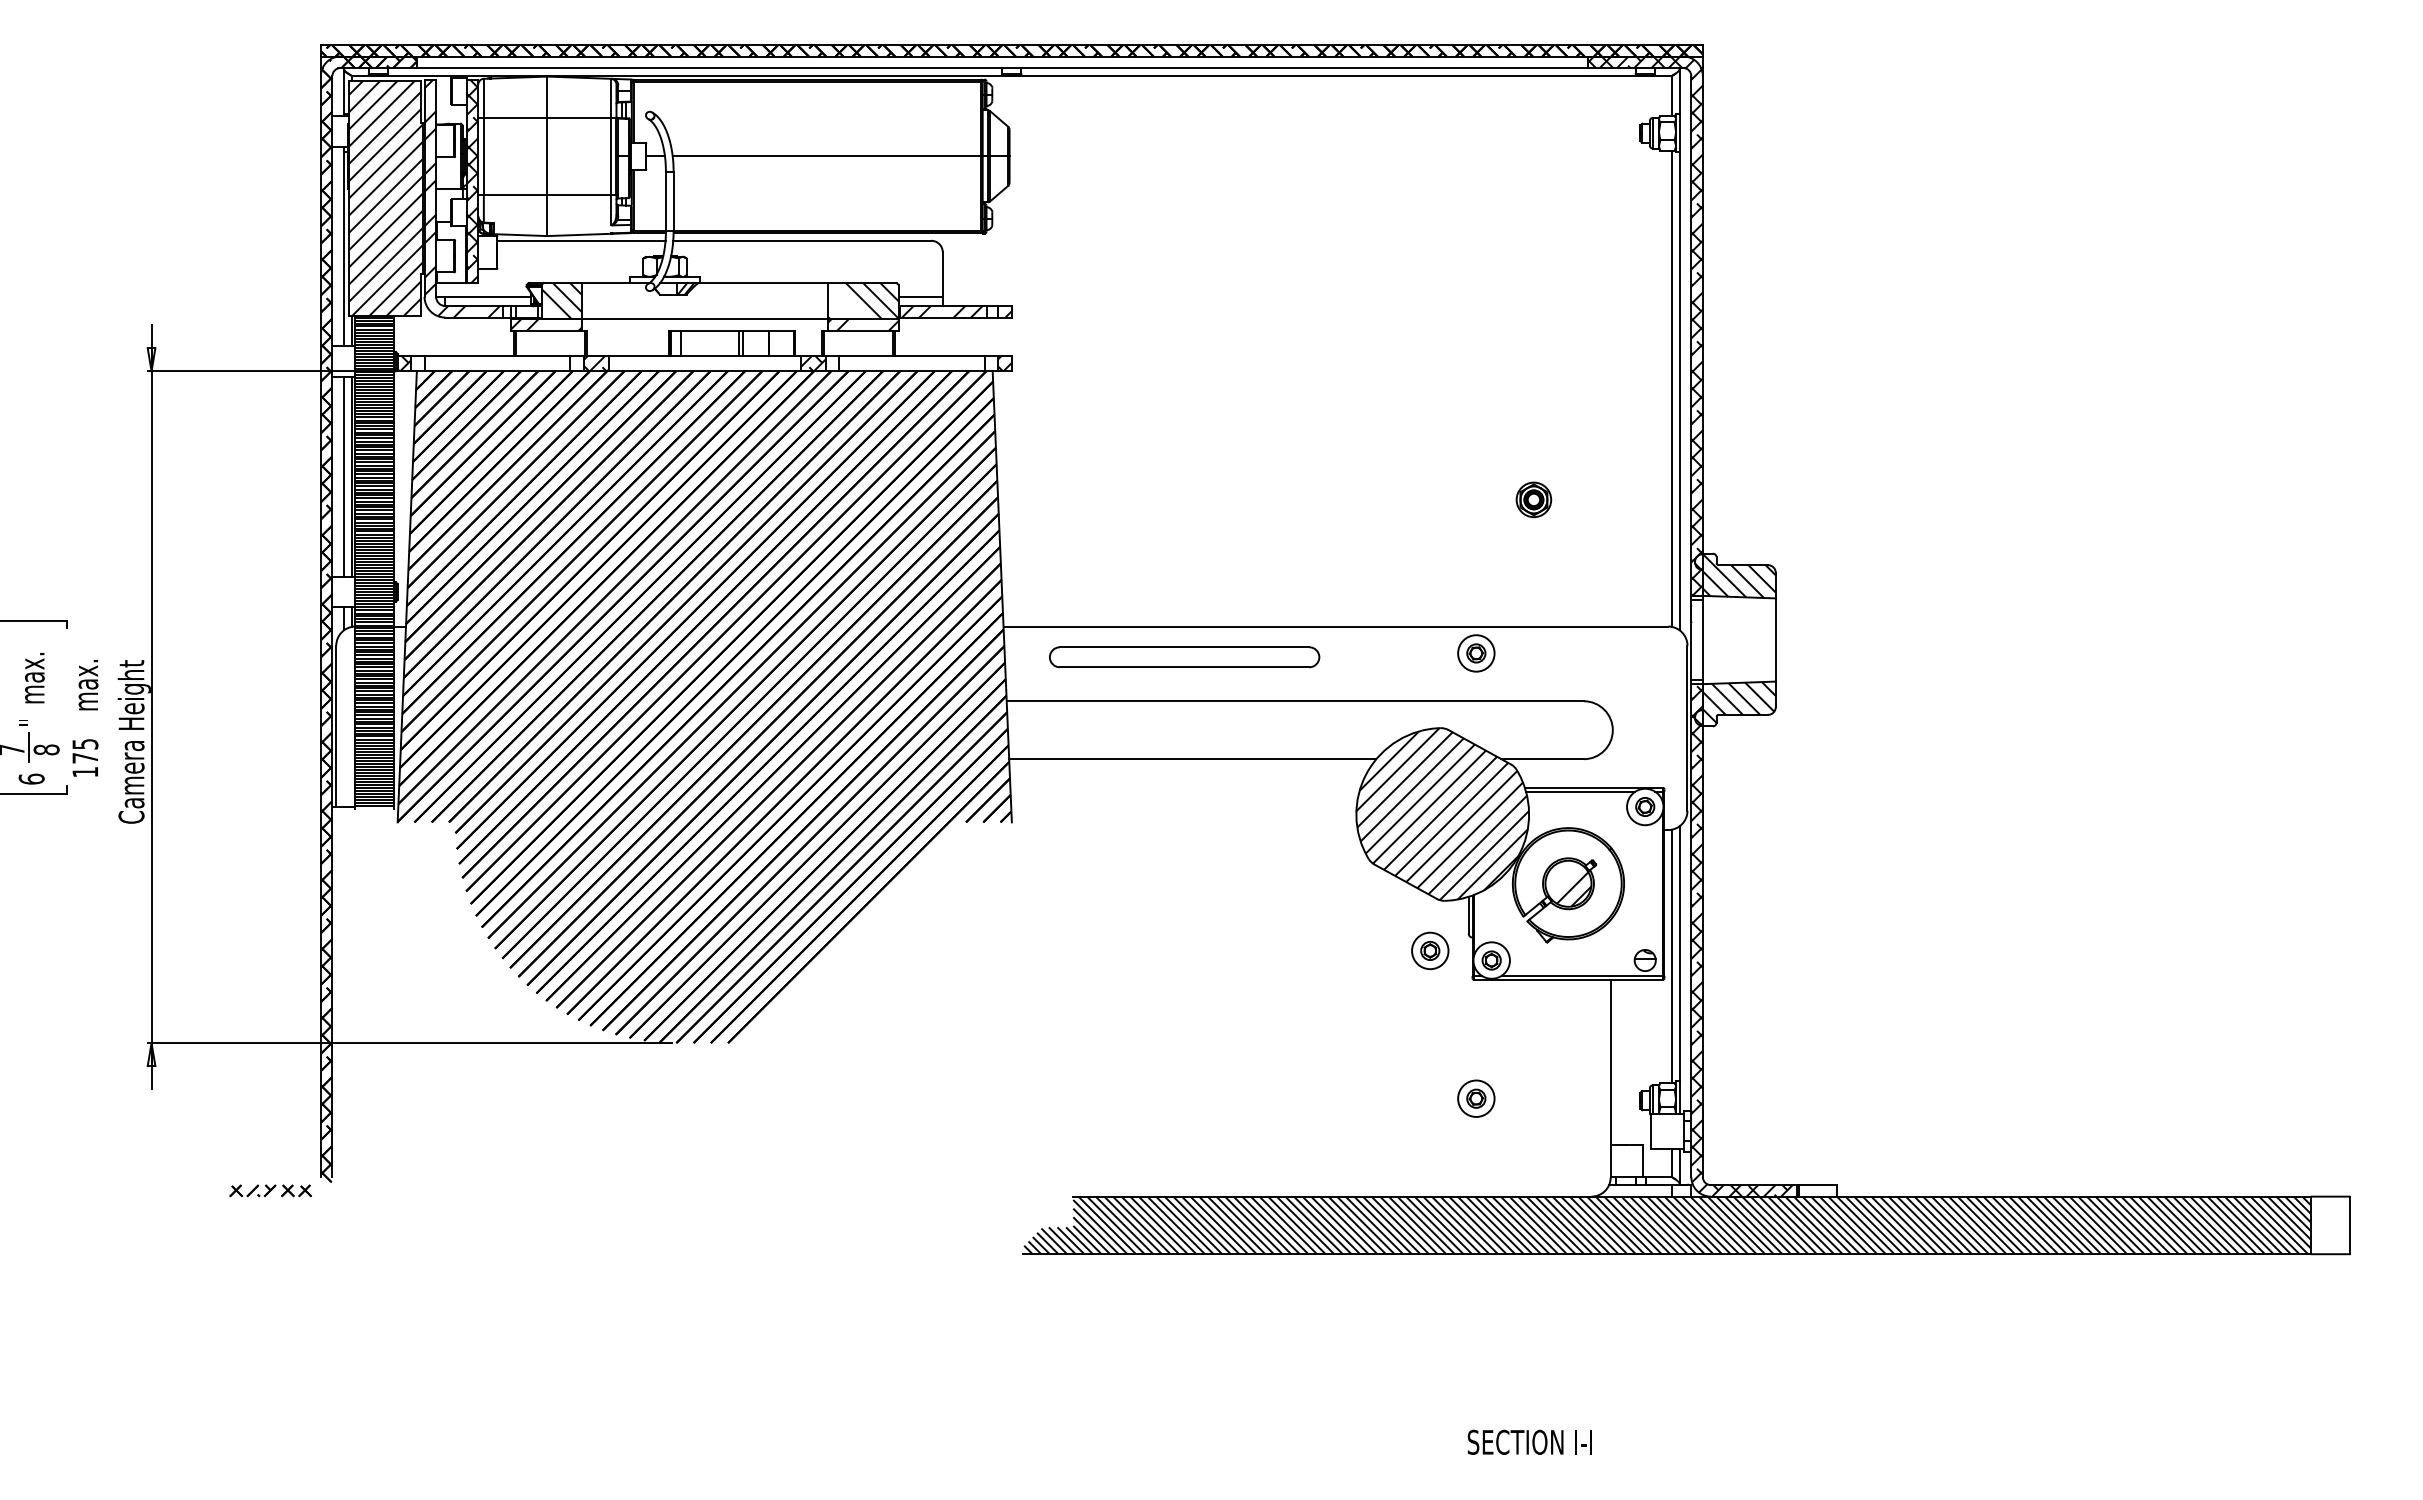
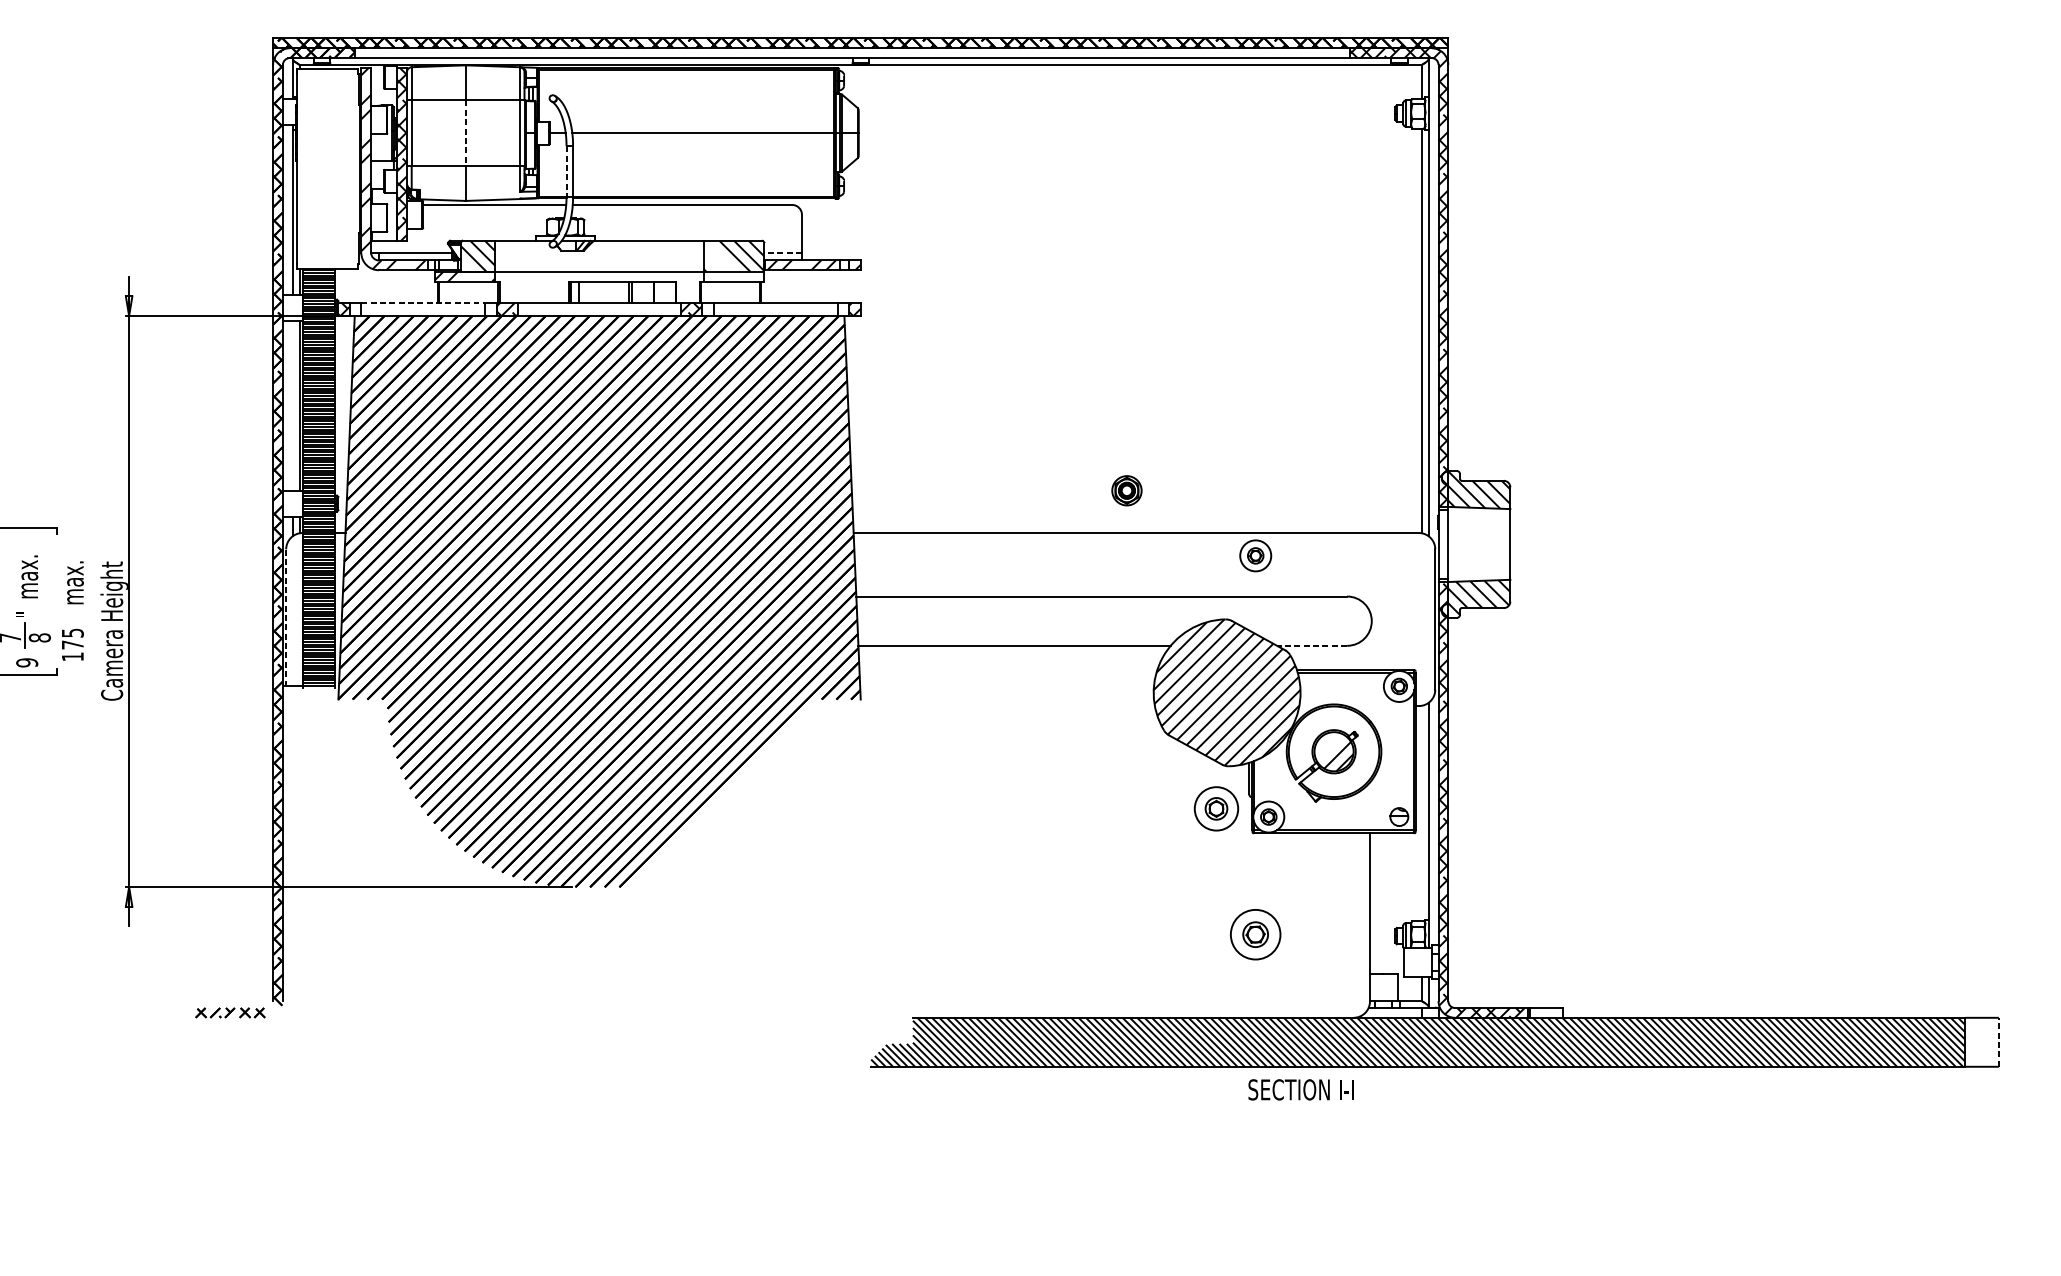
line: (547, 156) -> (465, 133), solid -> dashed
hatch: (385, 198) -> (328, 169), removed
line: (665, 201) -> (566, 171), solid -> dashed
line: (920, 296) -> (783, 252), solid -> dashed
hatch: (862, 325) -> (733, 277), removed
line: (497, 355) -> (423, 302), solid -> dashed
line: (343, 476) -> (292, 405), removed
part: (1533, 499) -> (1126, 490), moved
part: (1184, 657) -> (1007, 559), removed
line: (336, 726) -> (286, 618), solid -> dashed
line: (1542, 759) -> (1311, 646), solid -> dashed
text: (31, 778) -> (27, 662), 6 -> 9
part: (1430, 950) -> (1216, 808), size x1.4
line: (1671, 956) -> (1421, 813), removed
part: (1476, 1098) -> (1255, 934), size x1.6
line: (2350, 1225) -> (1999, 1042), solid -> dashed
text: (1529, 1441) -> (1300, 1089), moved

